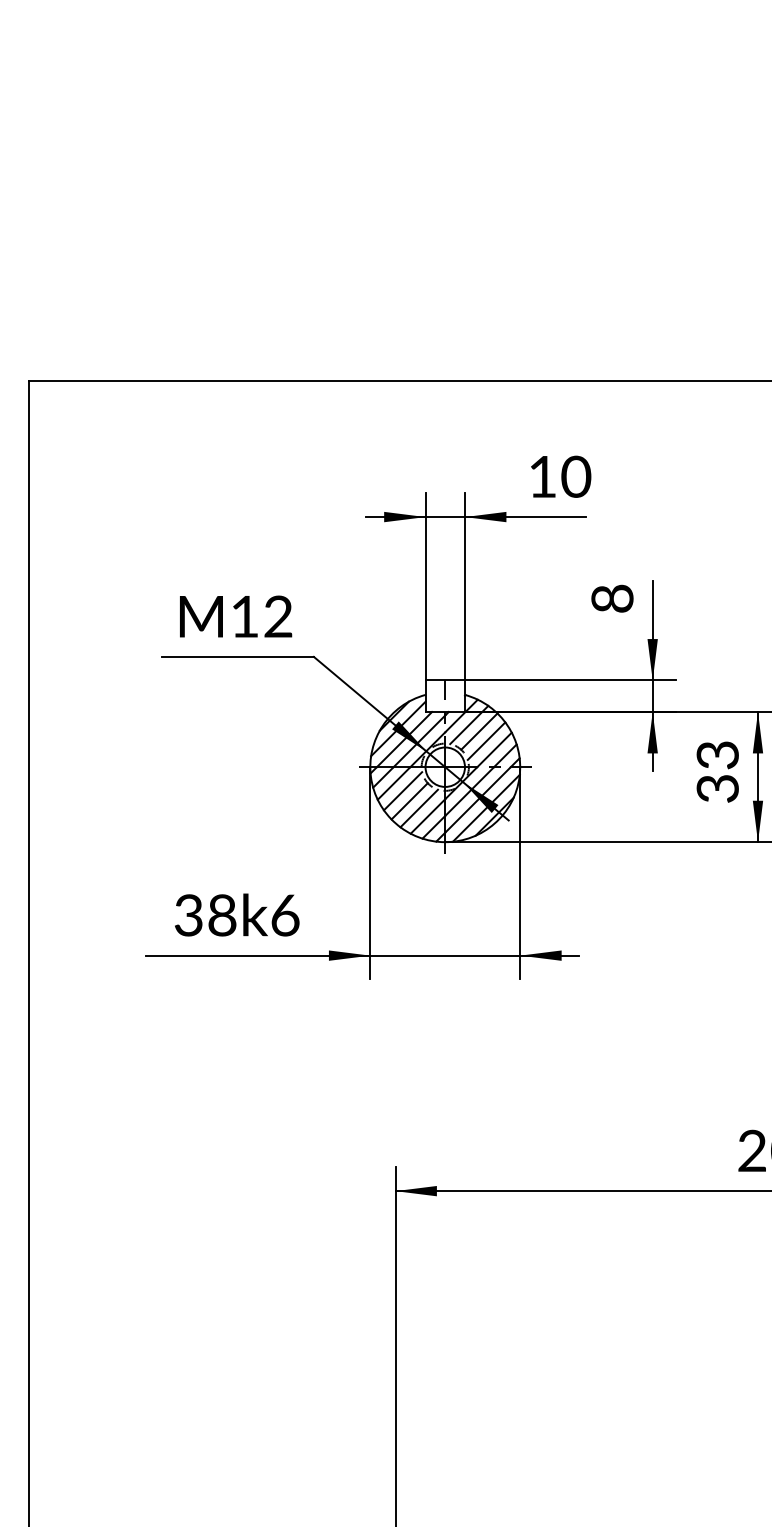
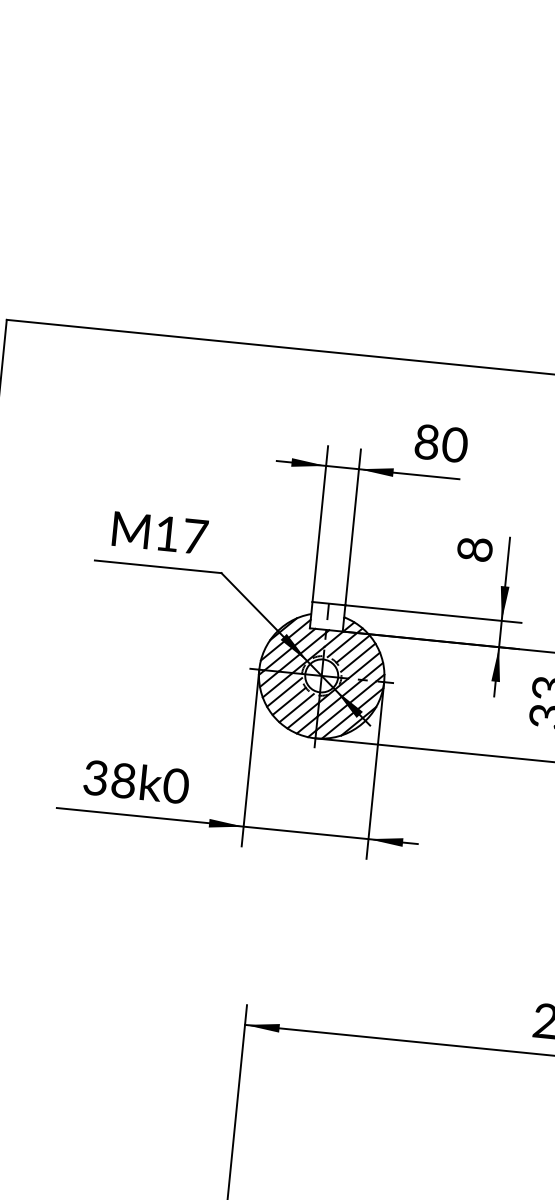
text: (542, 476) -> (426, 441), 10 -> 80
text: (278, 616) -> (195, 536), M12 -> M17
text: (285, 915) -> (176, 786), 38k6 -> 38k0

